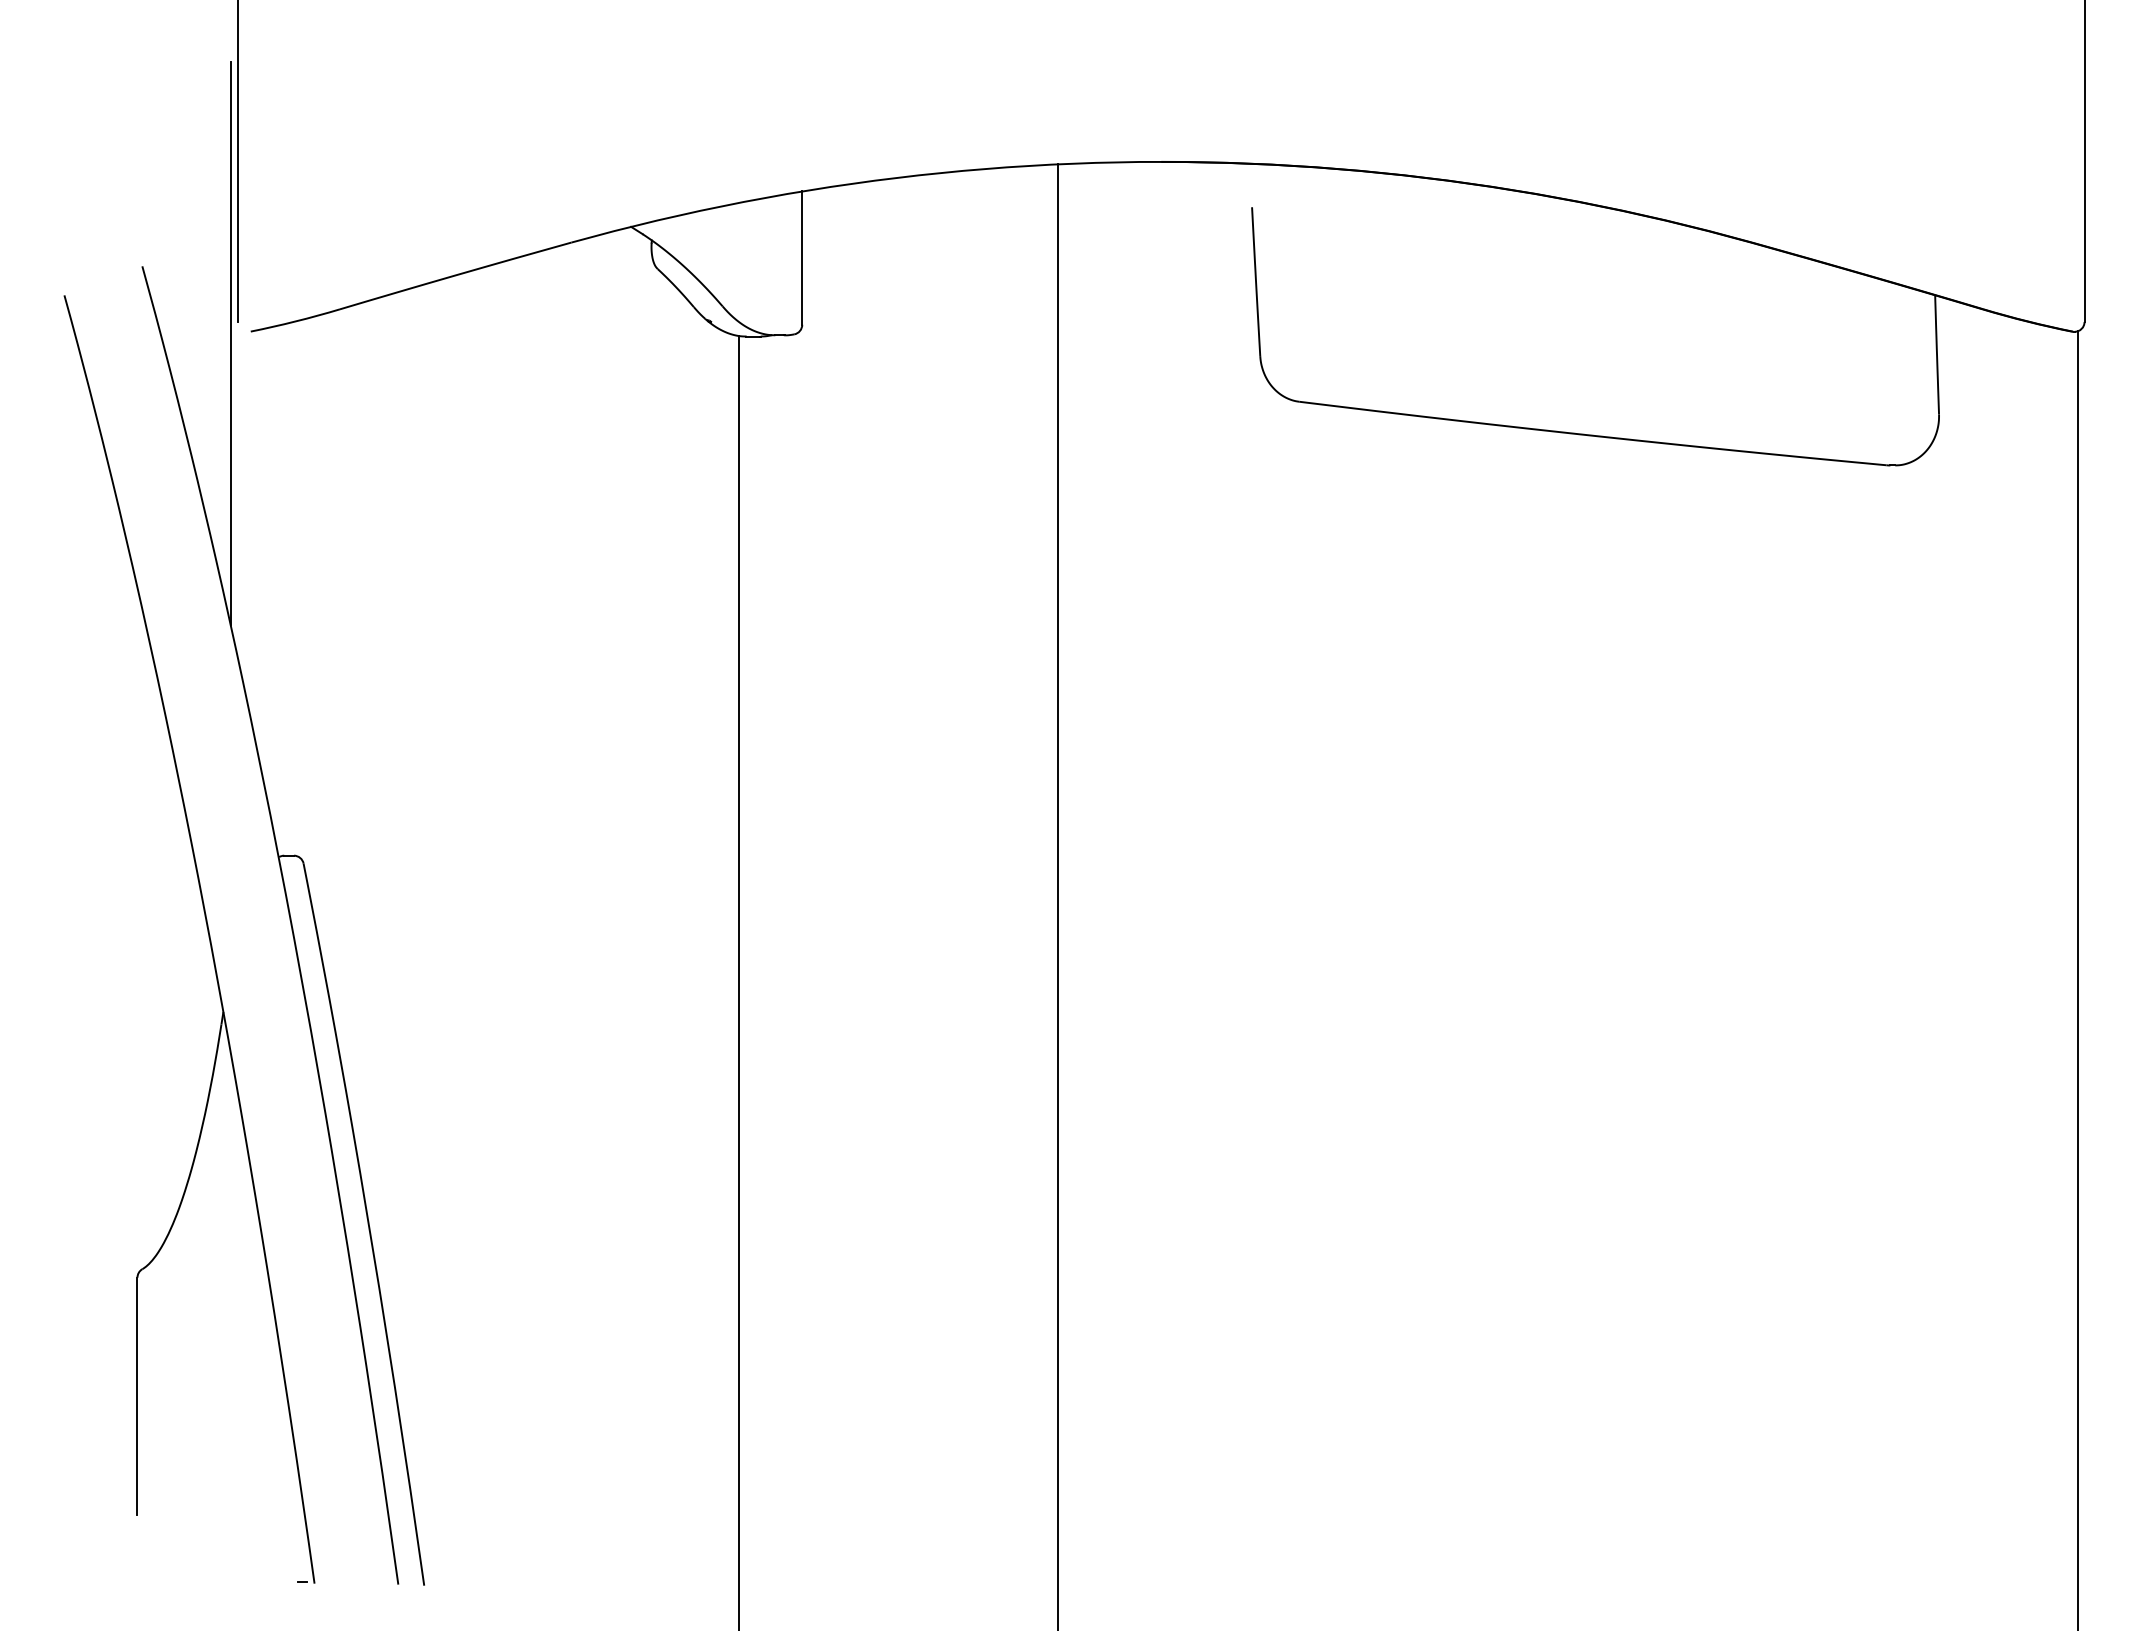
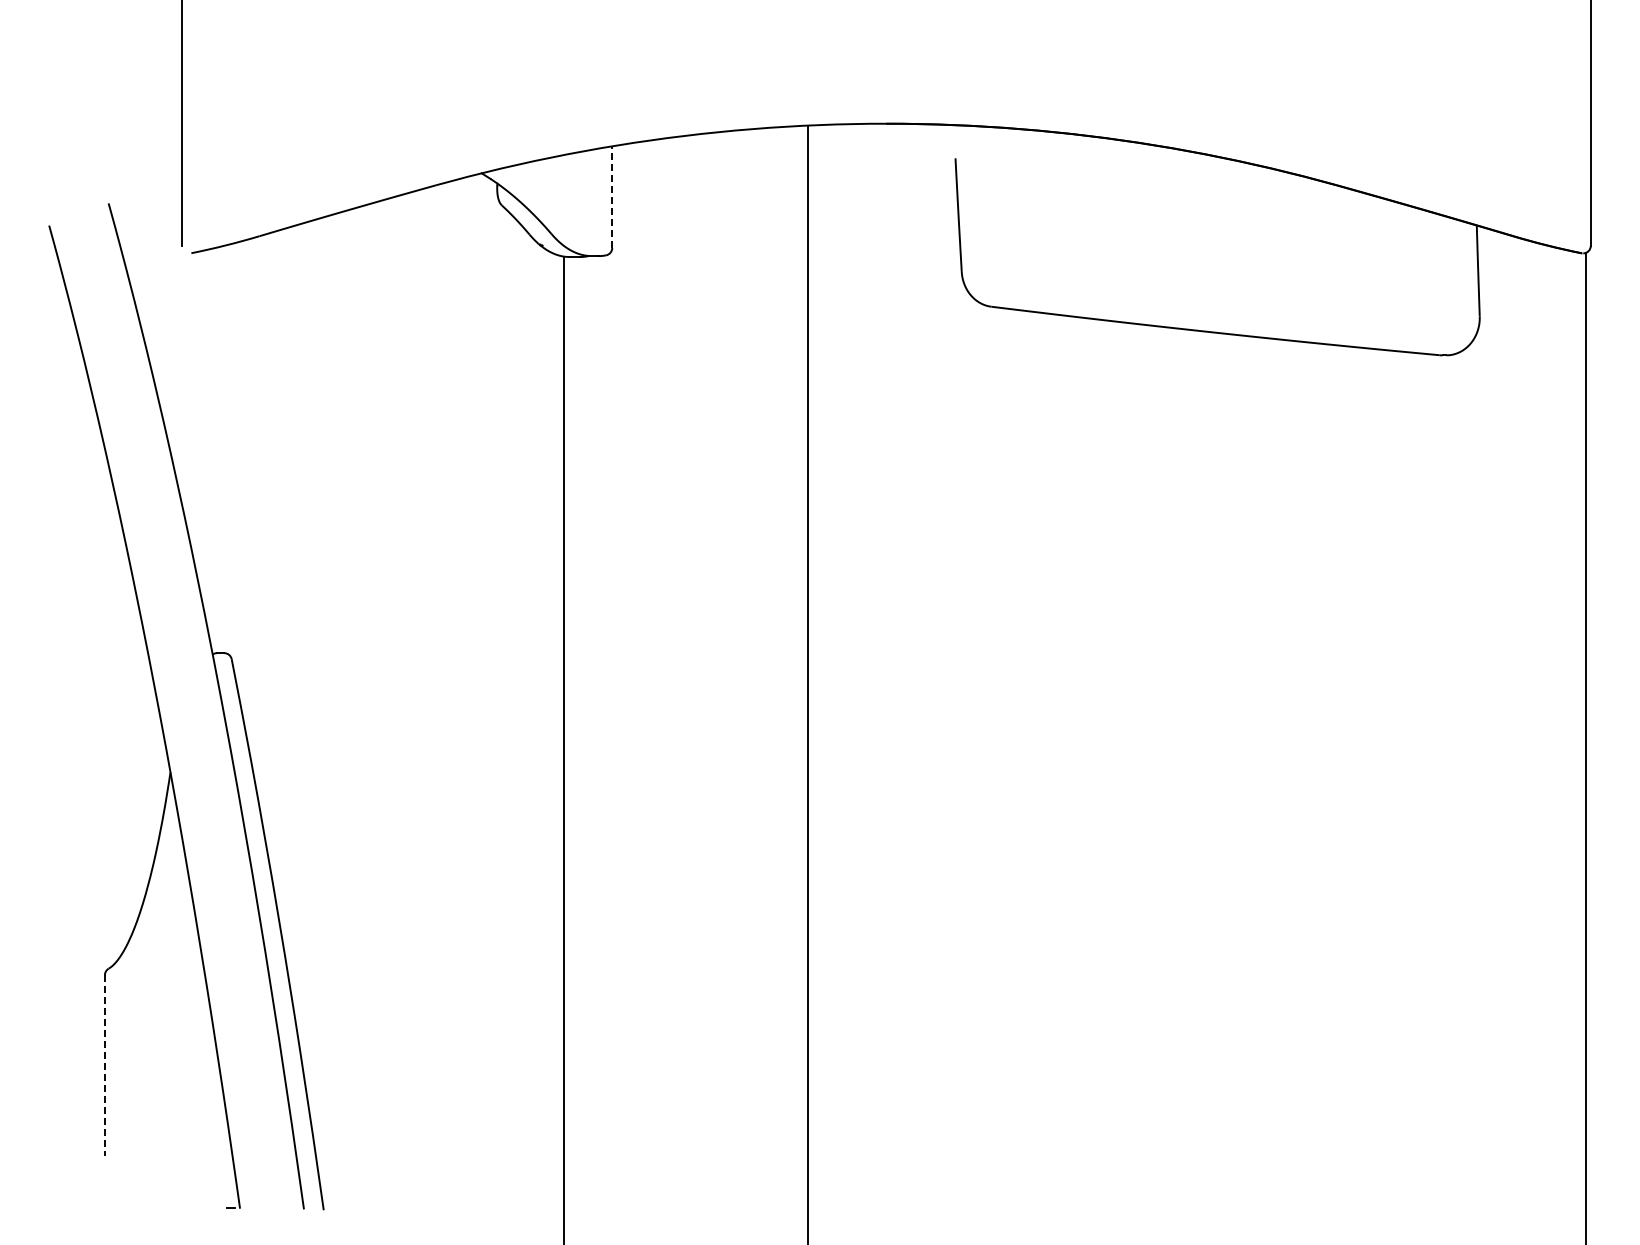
line: (802, 258) -> (612, 197), solid -> dashed
line: (231, 343) -> (176, 262), removed
line: (136, 1396) -> (104, 1065), solid -> dashed

